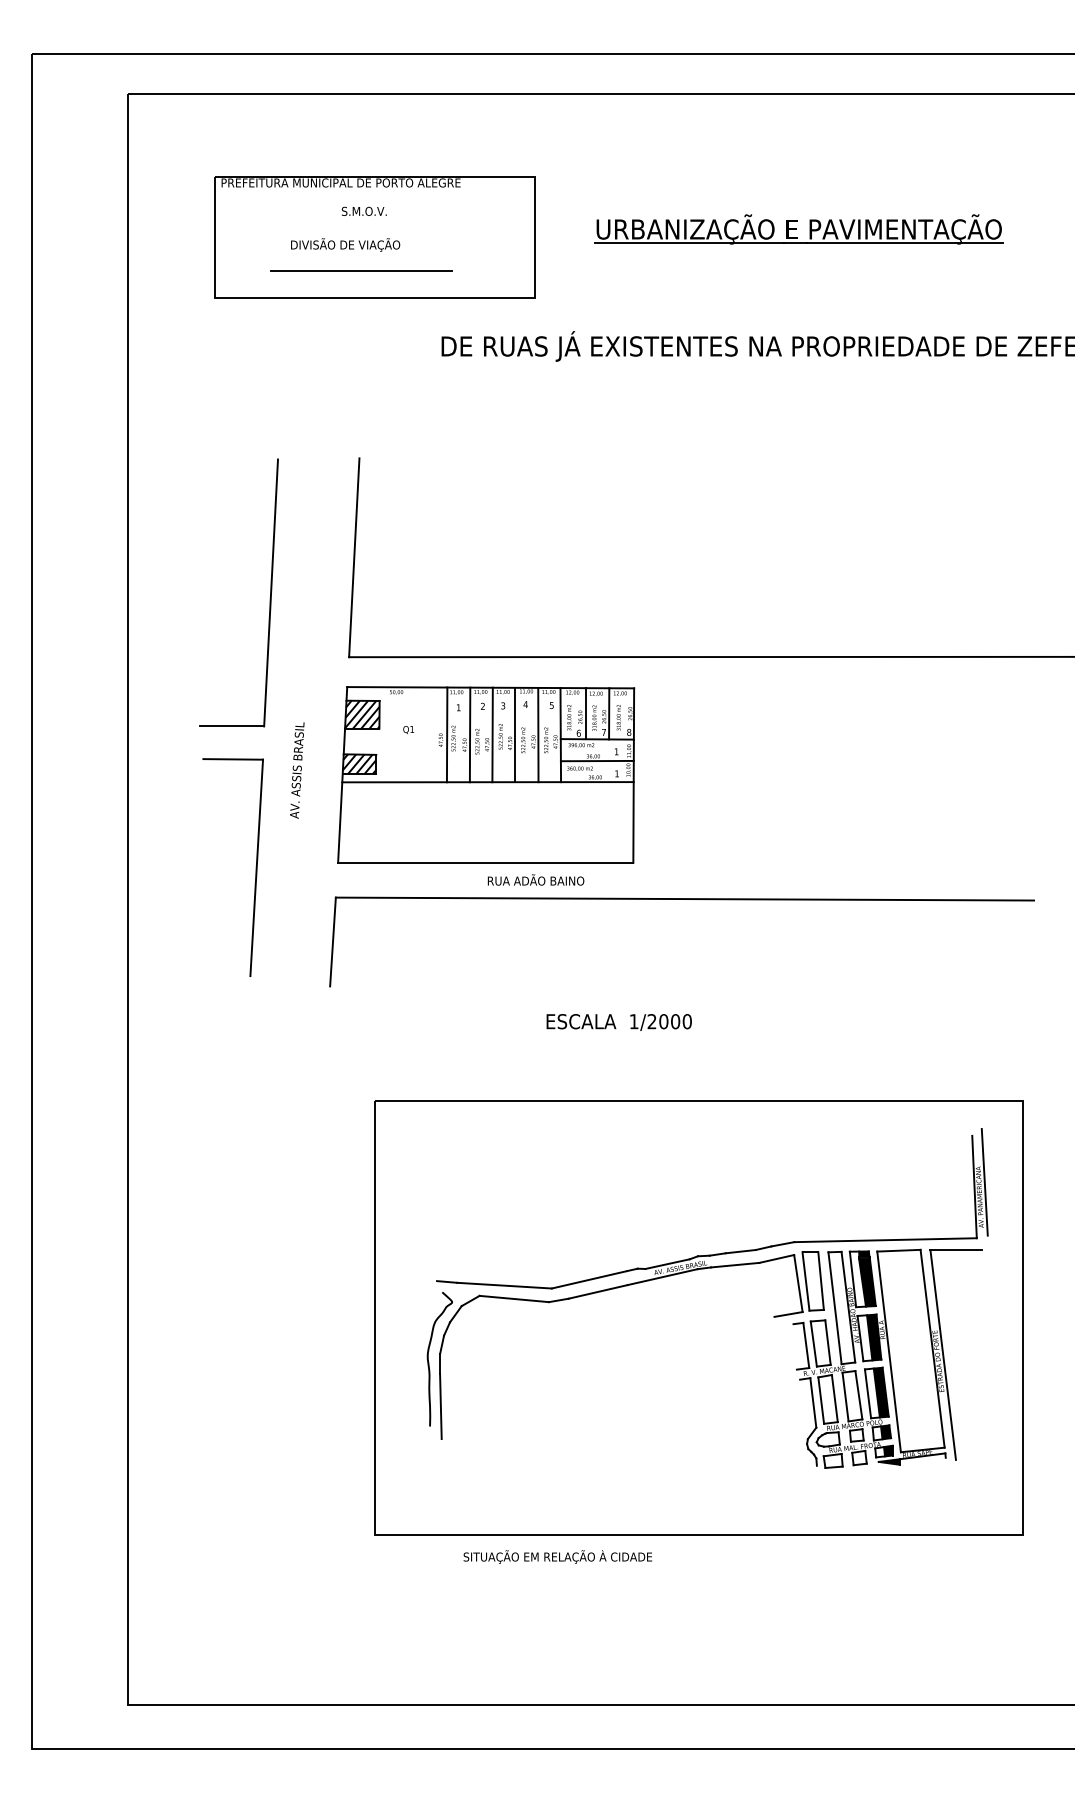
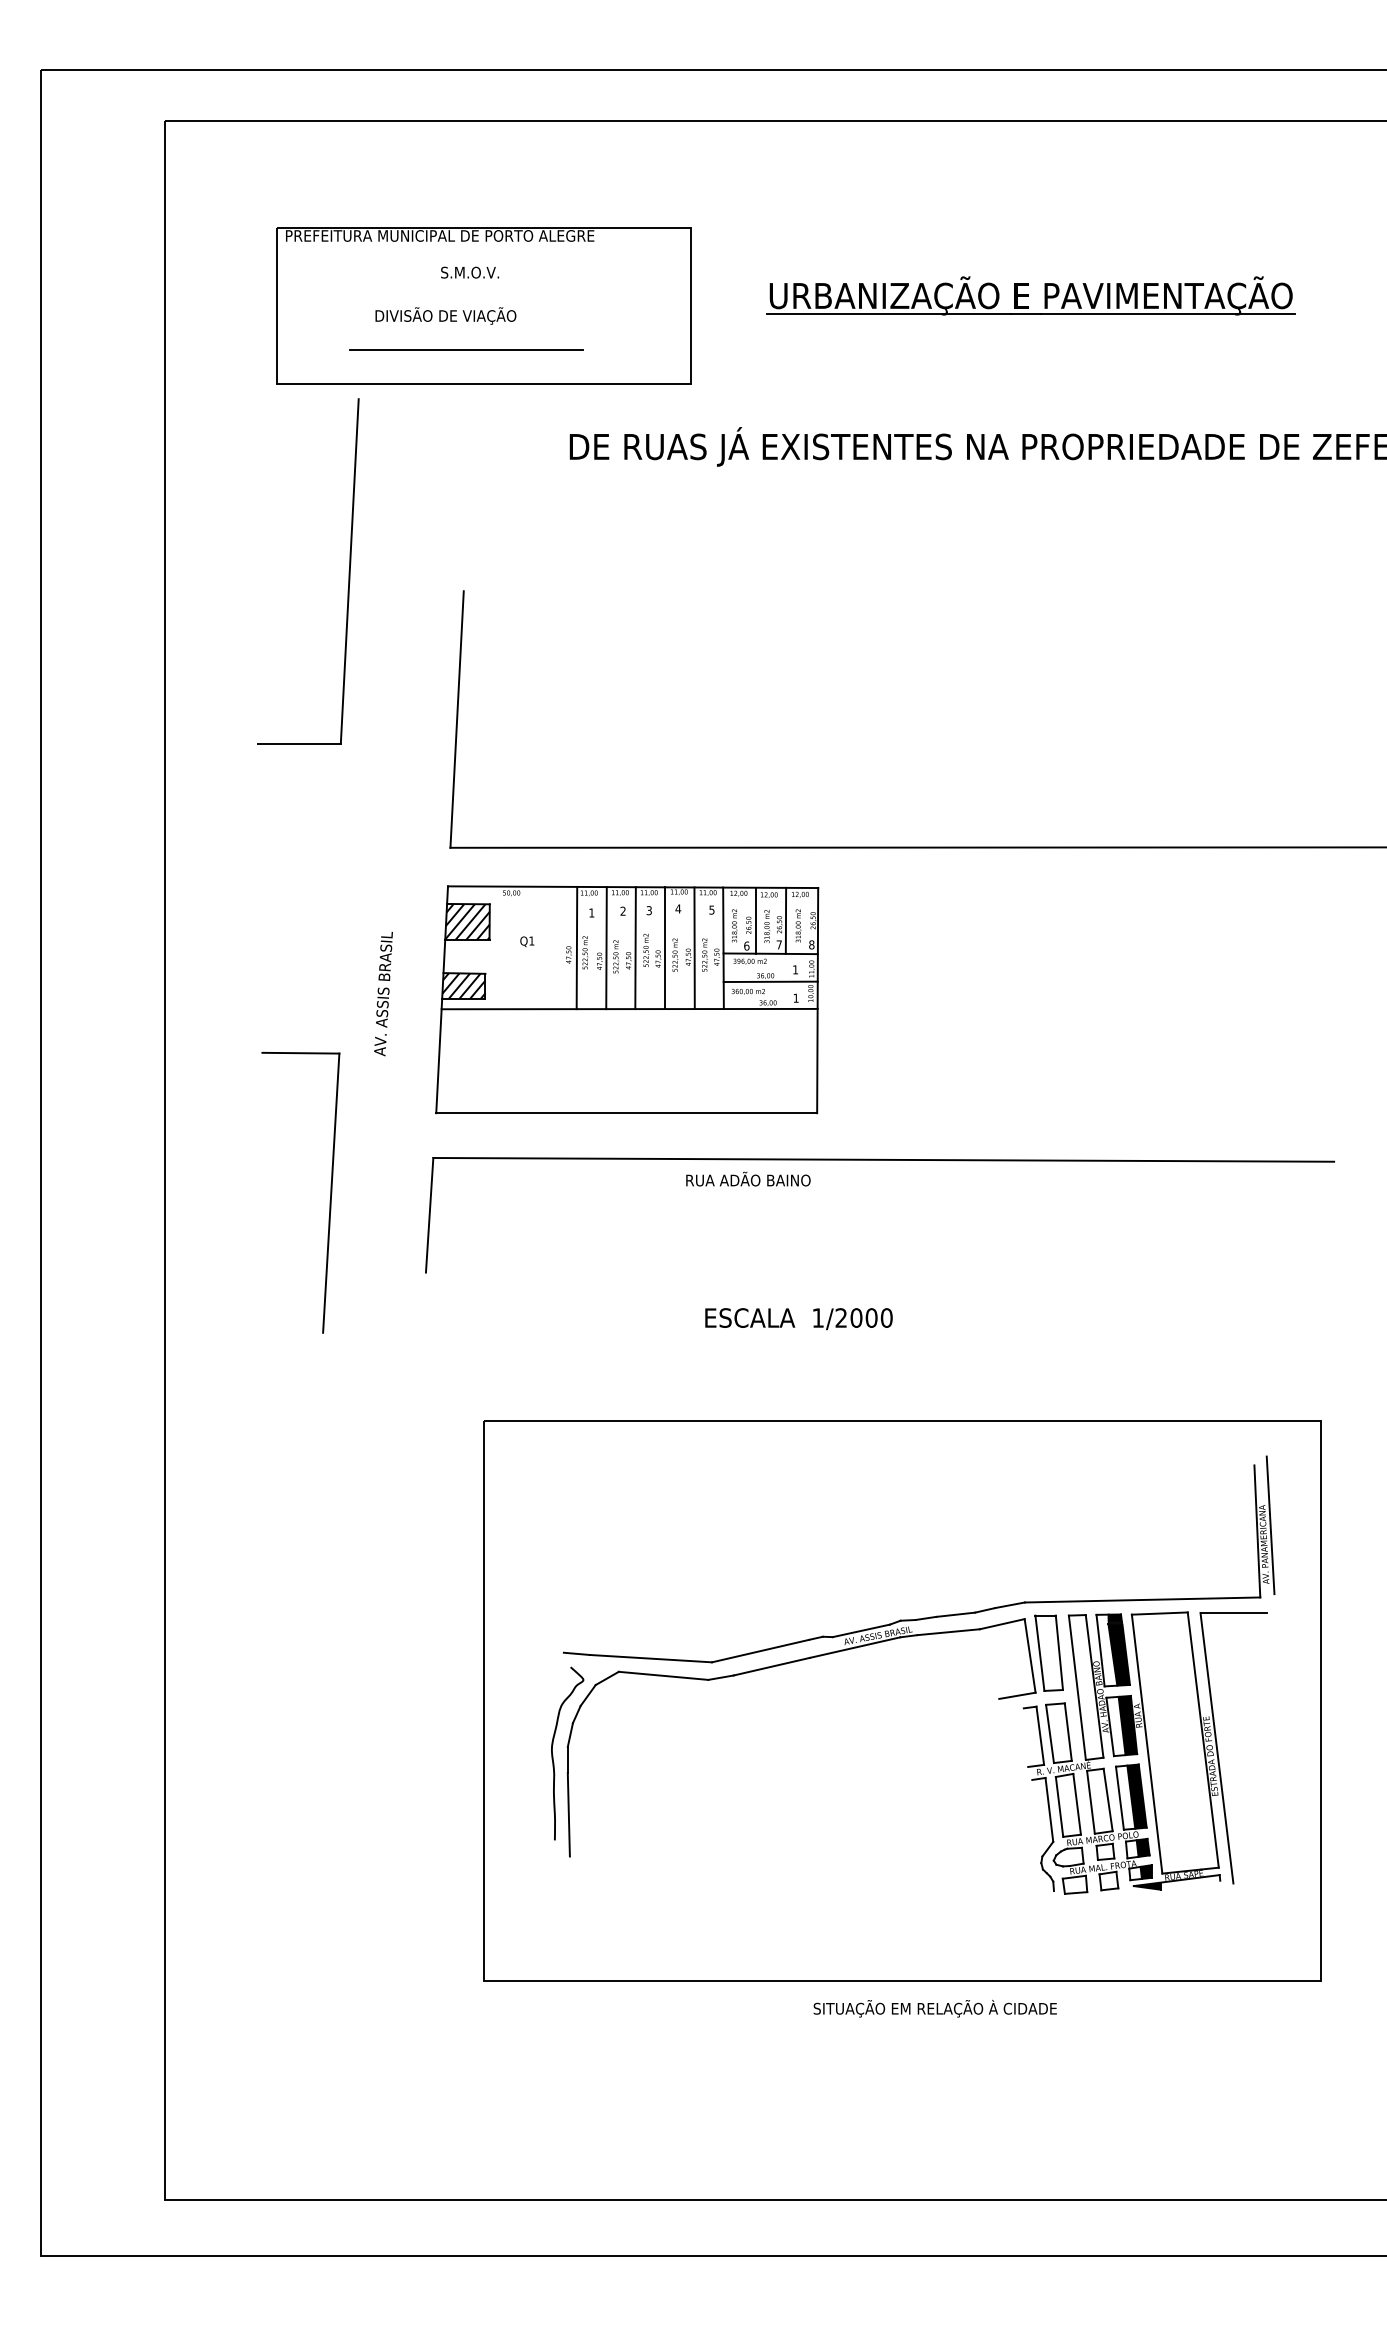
part: (269, 598) -> (347, 578), moved
part: (255, 867) -> (329, 1192), moved
text: (535, 879) -> (747, 1178), moved
text: (557, 1556) -> (934, 2008), moved

